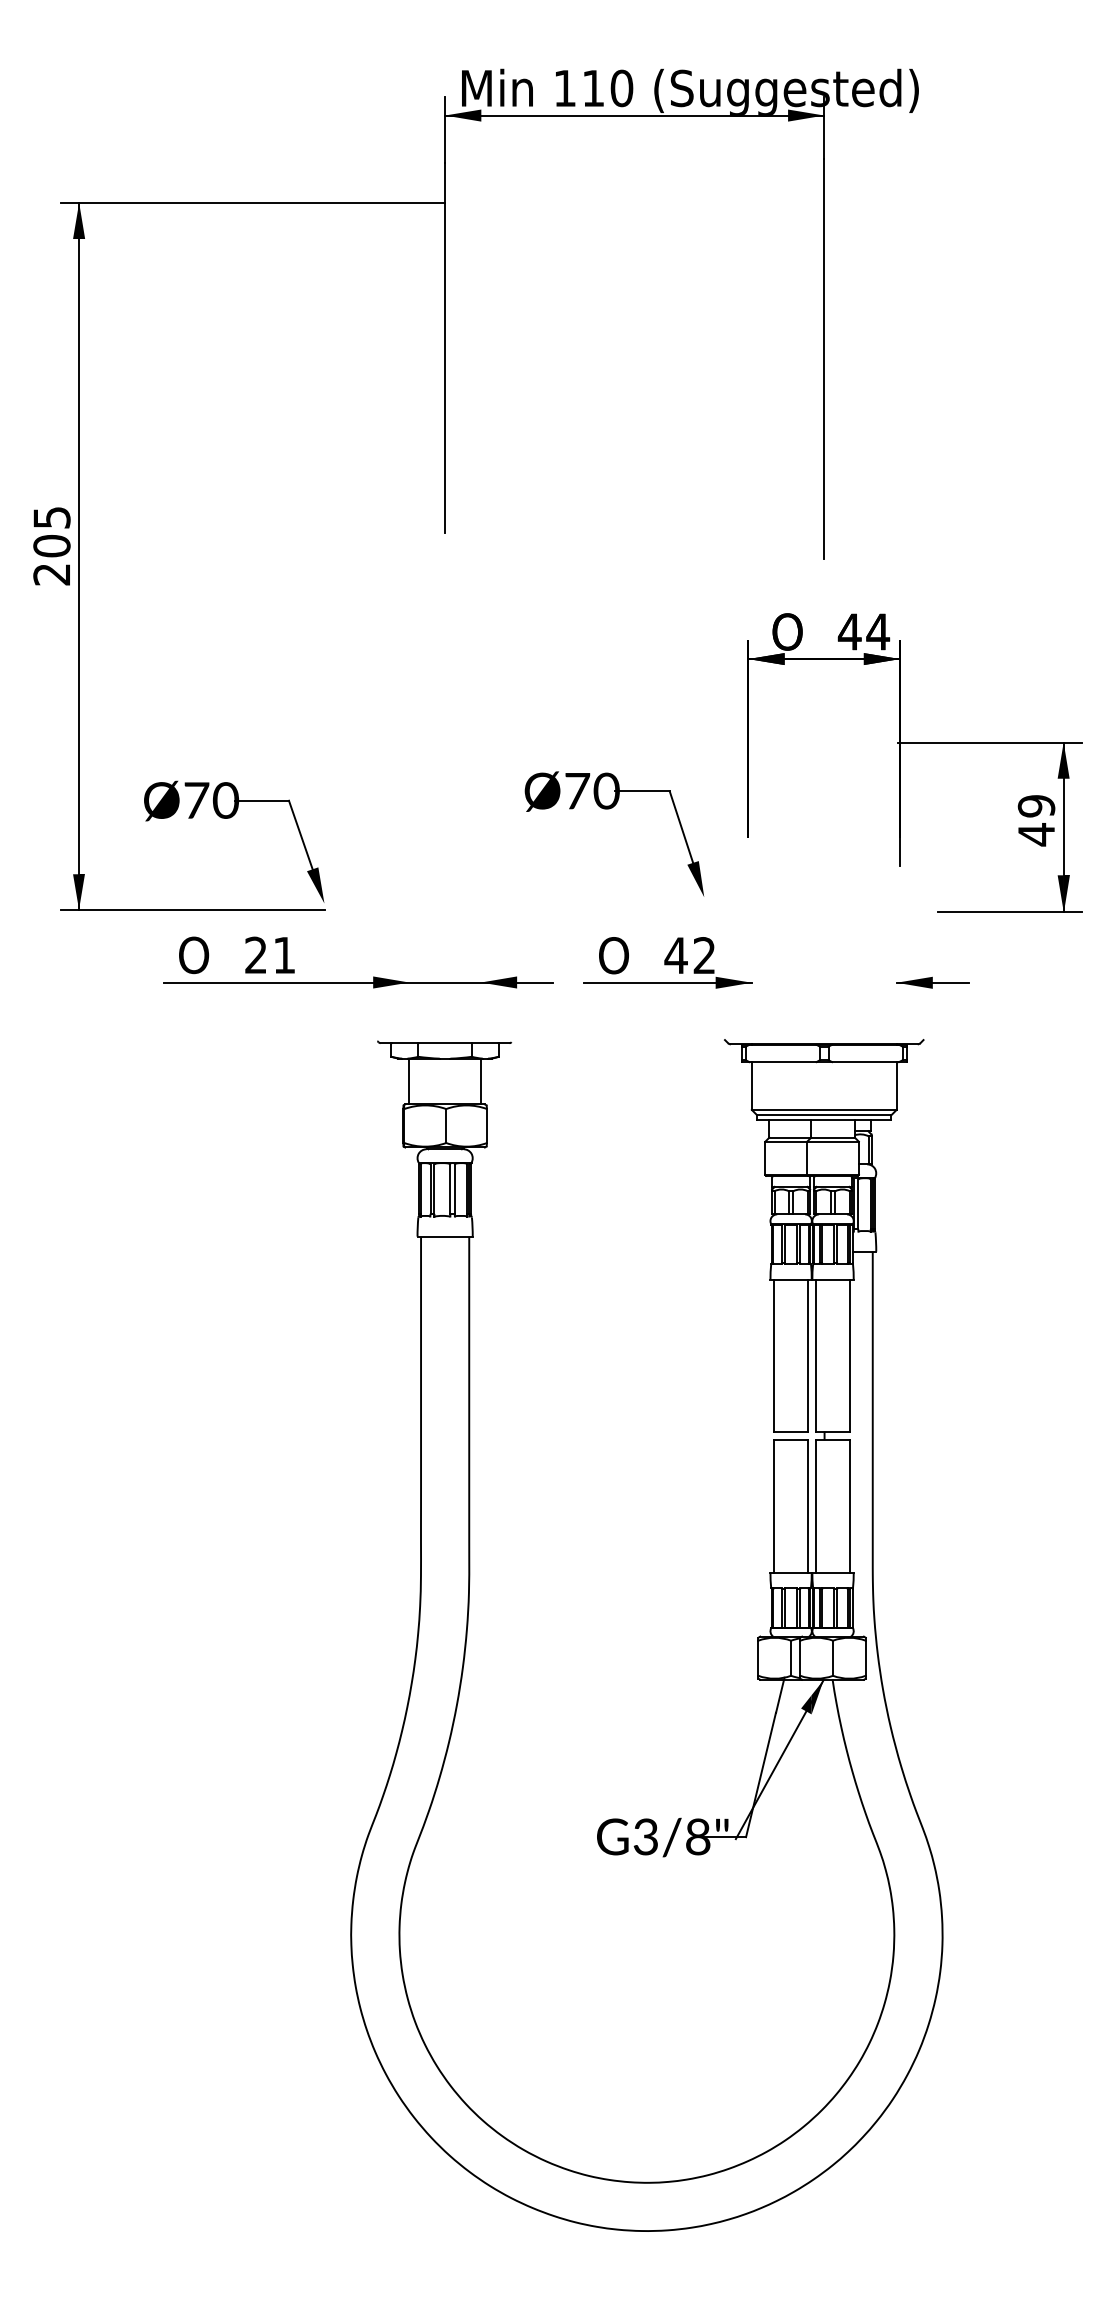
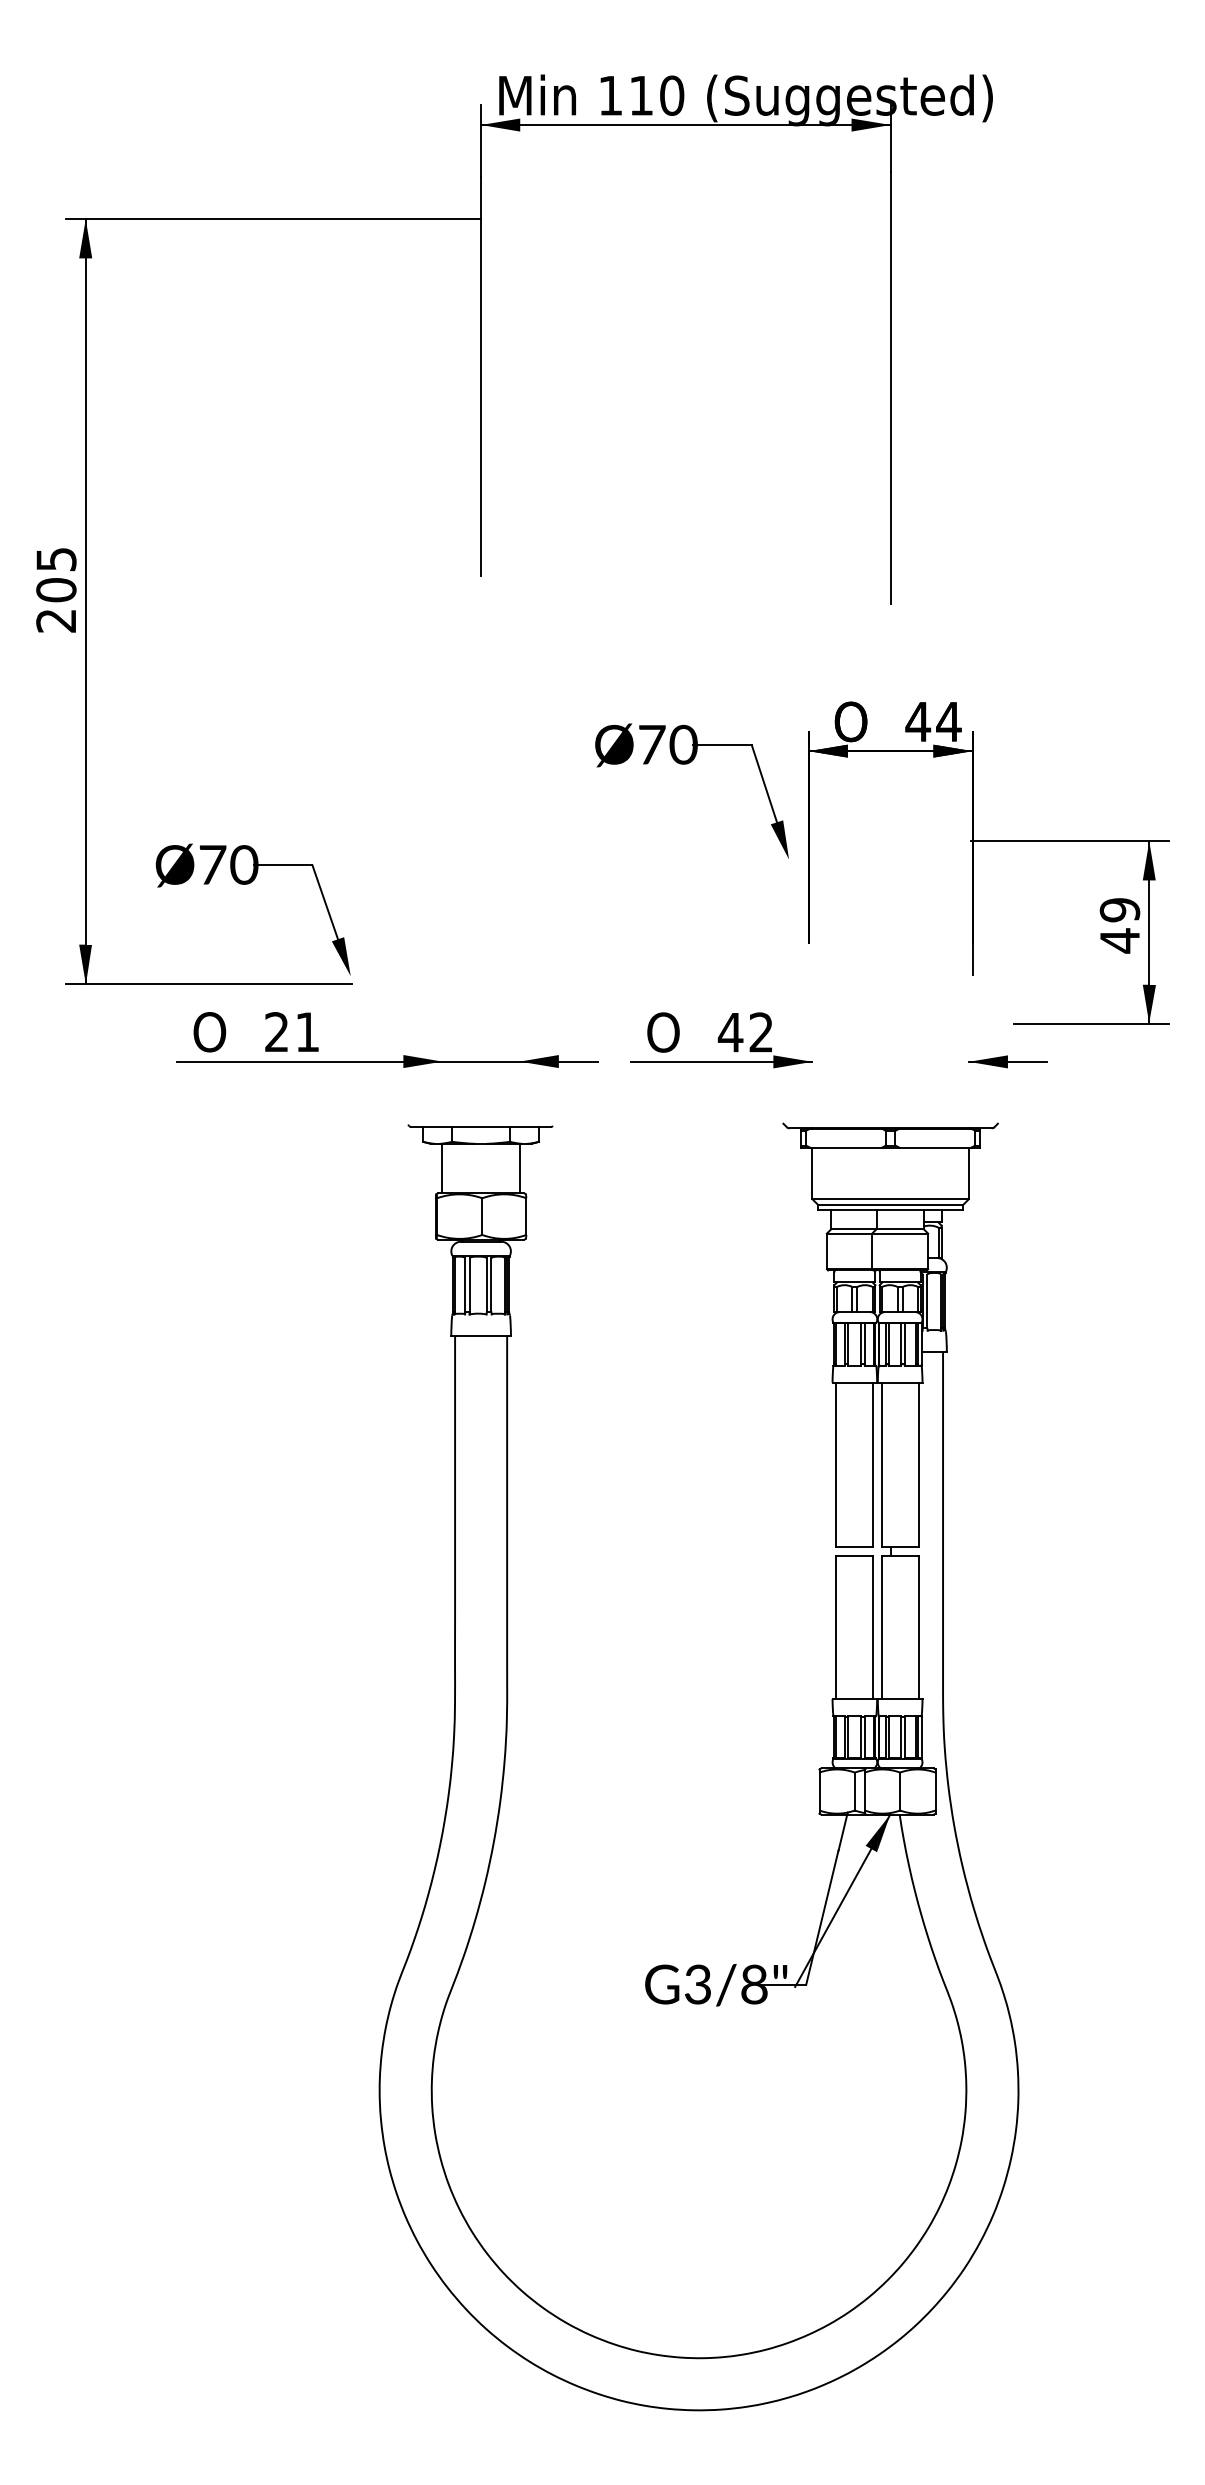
part: (900, 762) -> (973, 862), moved
part: (610, 809) -> (687, 764), moved

